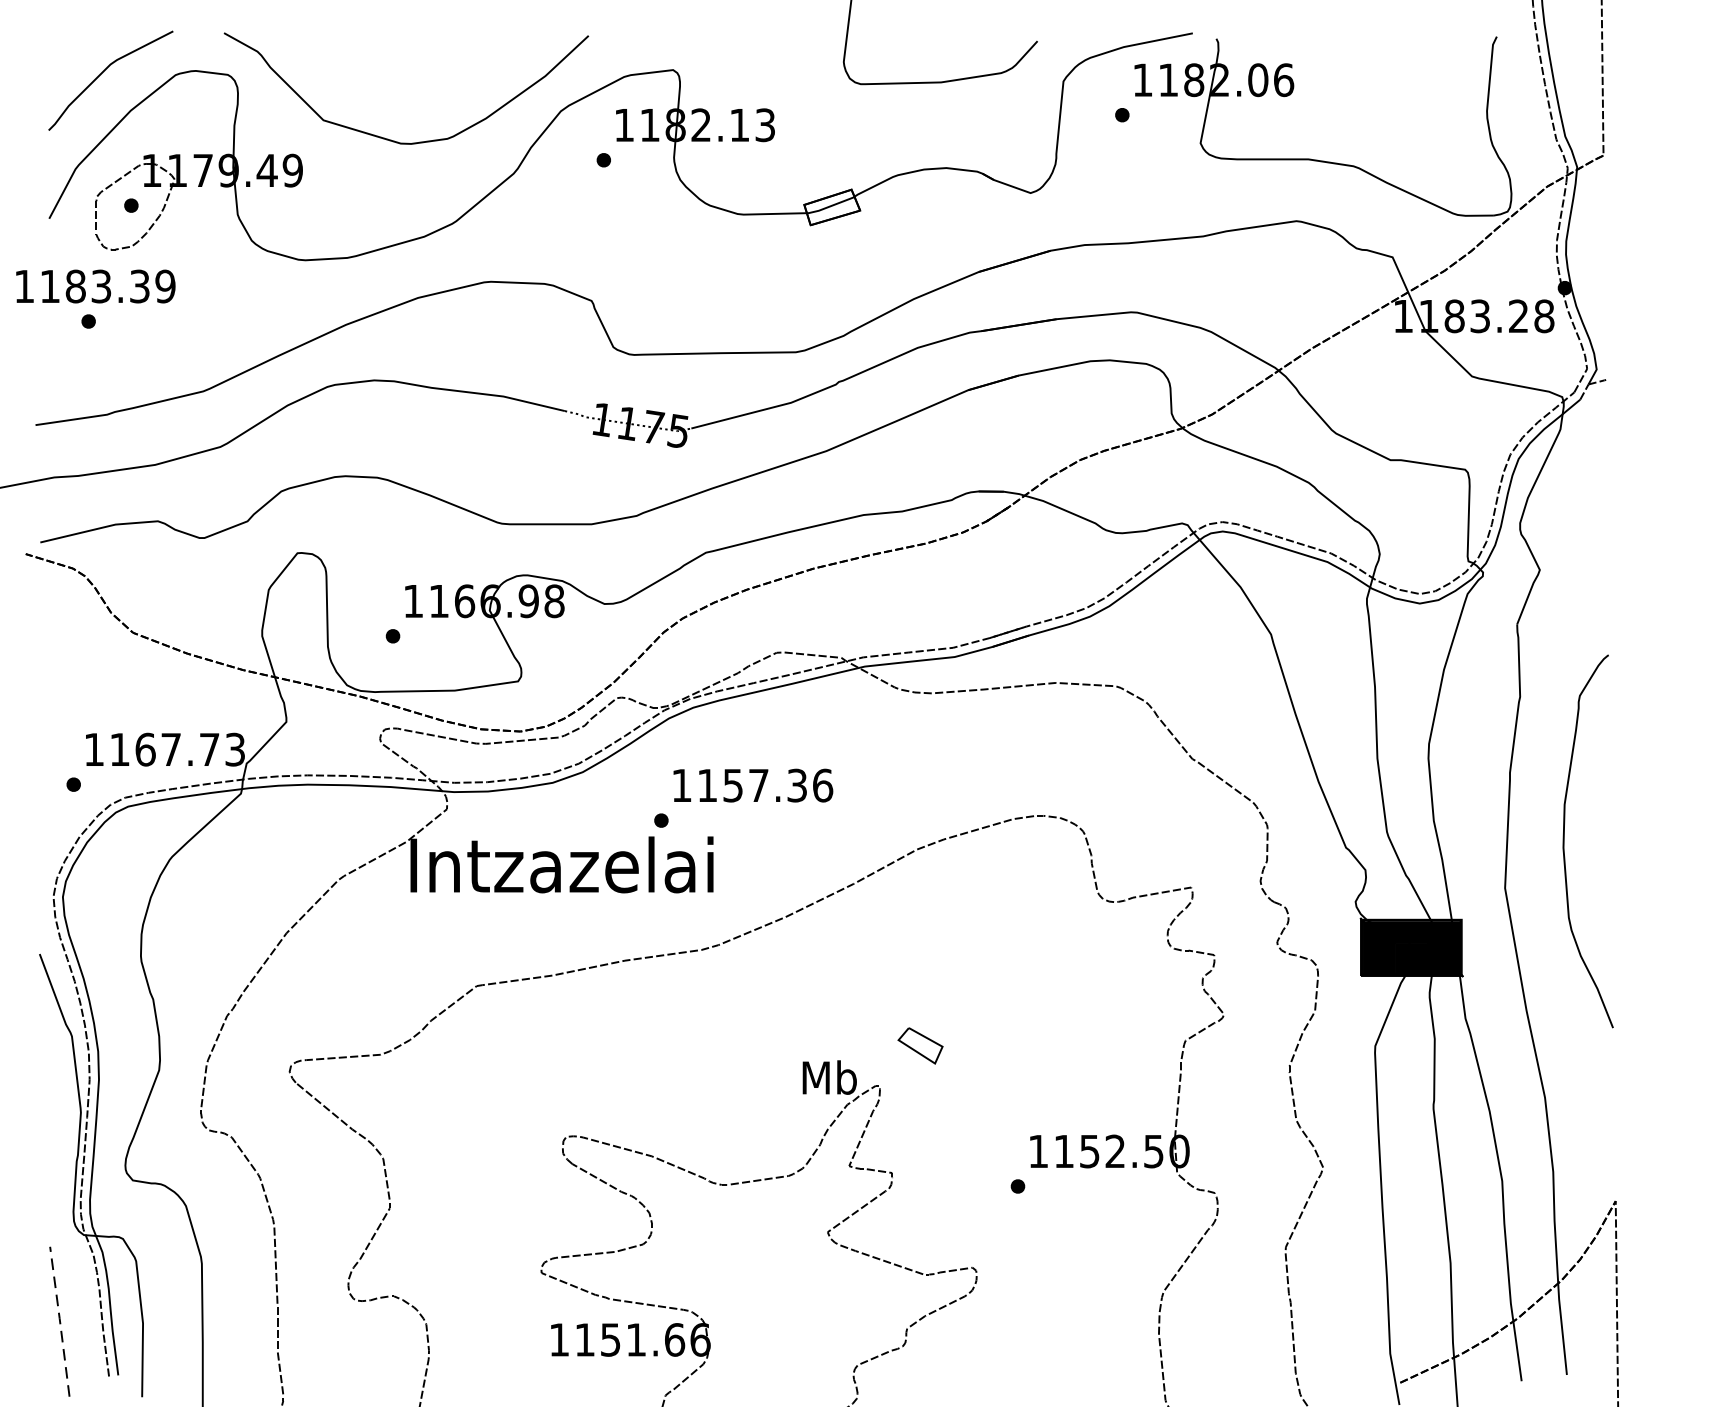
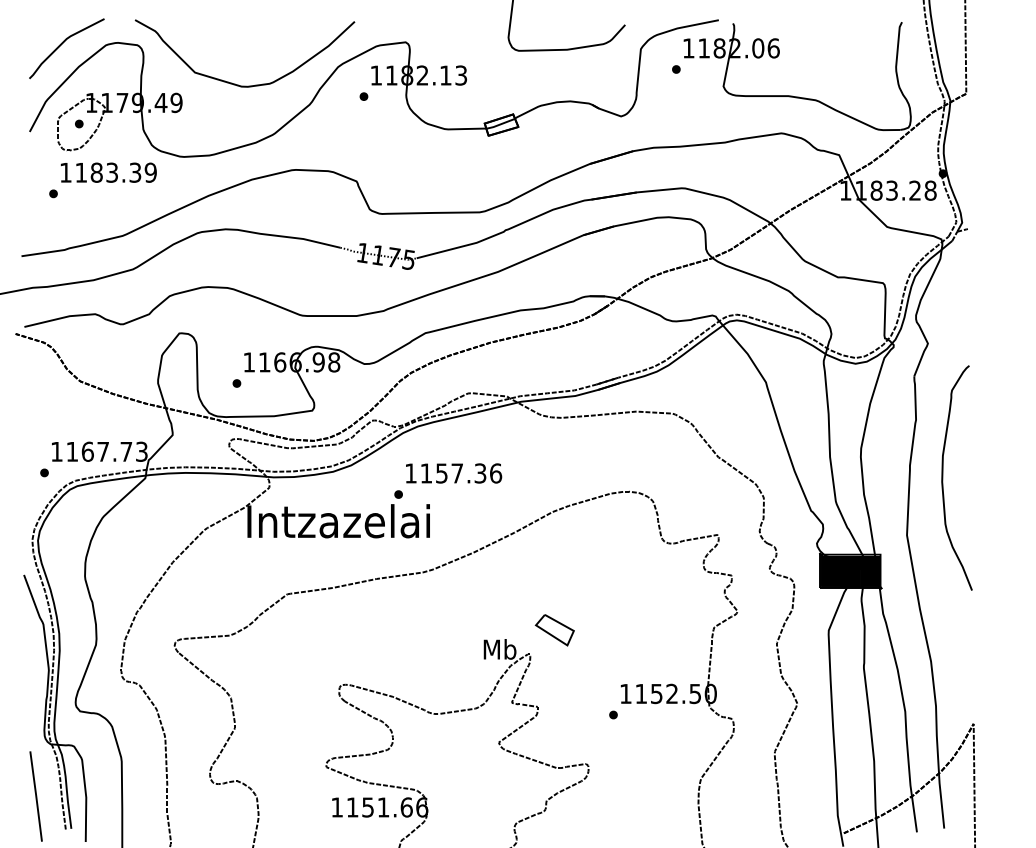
text: (95, 286) -> (108, 172), moved
curve: (1565, 840) -> (943, 477), moved
part: (920, 1046) -> (554, 630), size x1.43
line: (60, 1320) -> (36, 795), dashed -> solid

